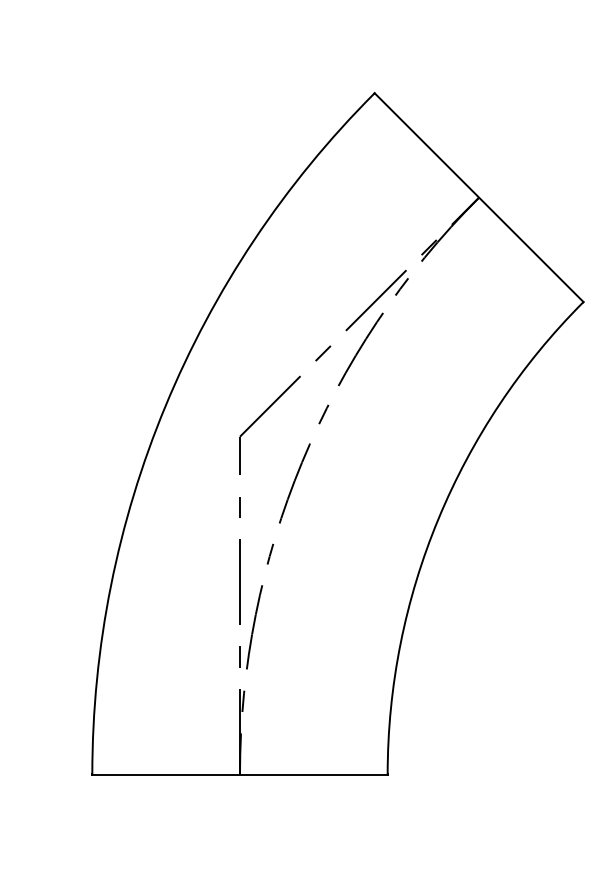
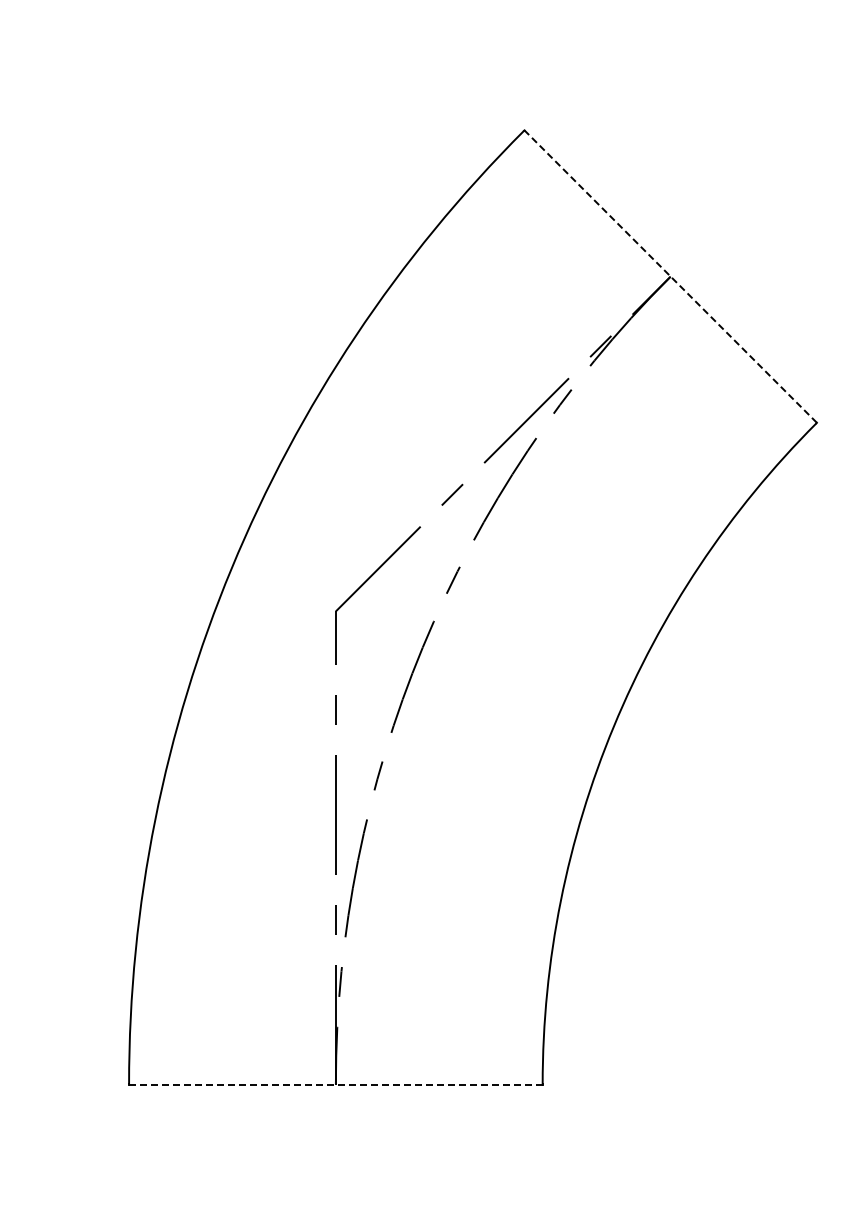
line: (478, 197) -> (670, 276), solid -> dashed
line: (239, 774) -> (335, 1084), solid -> dashed

